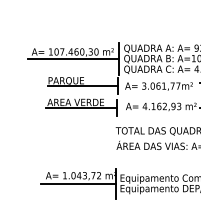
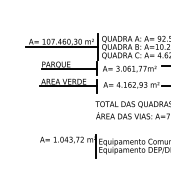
line: (77, 184) -> (65, 146), removed

